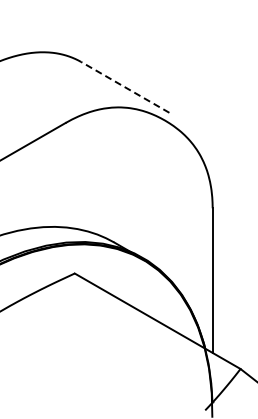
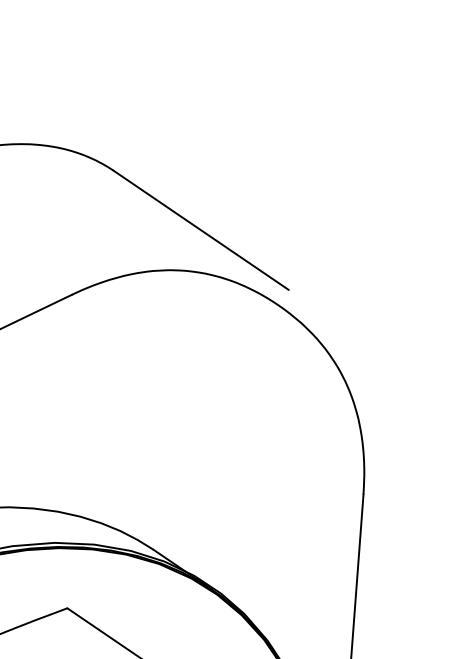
line: (125, 87) -> (201, 230), dashed -> solid

